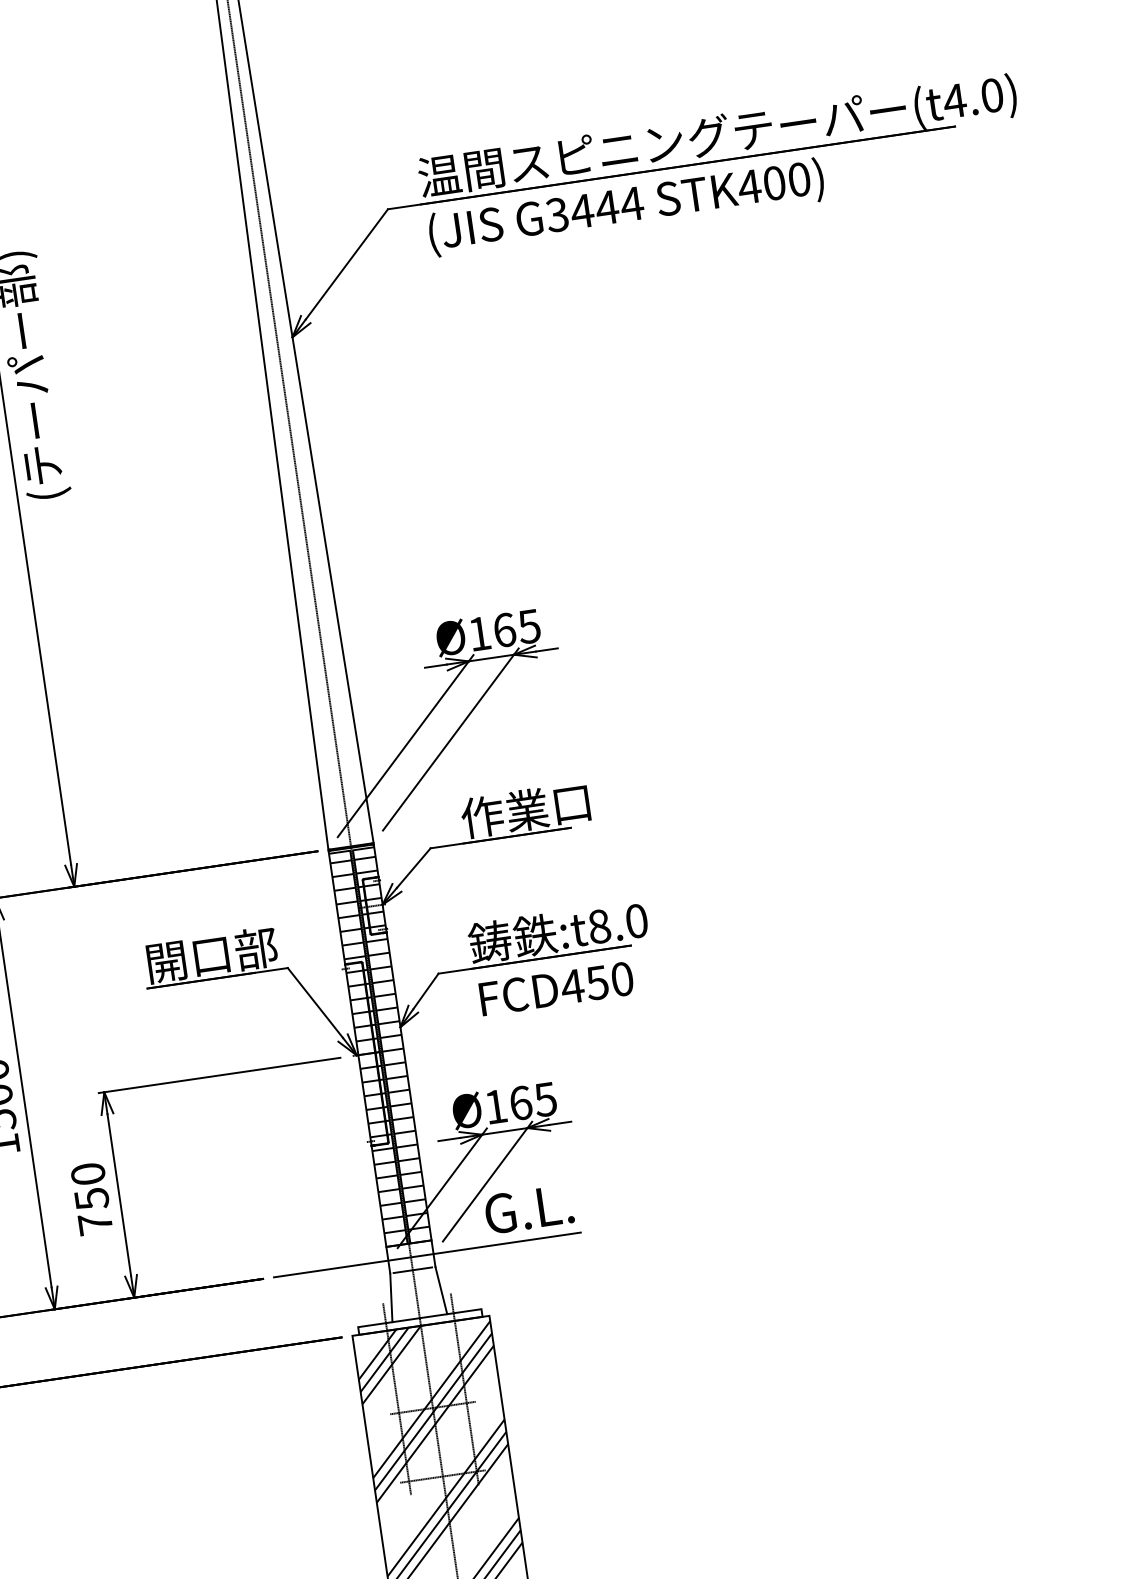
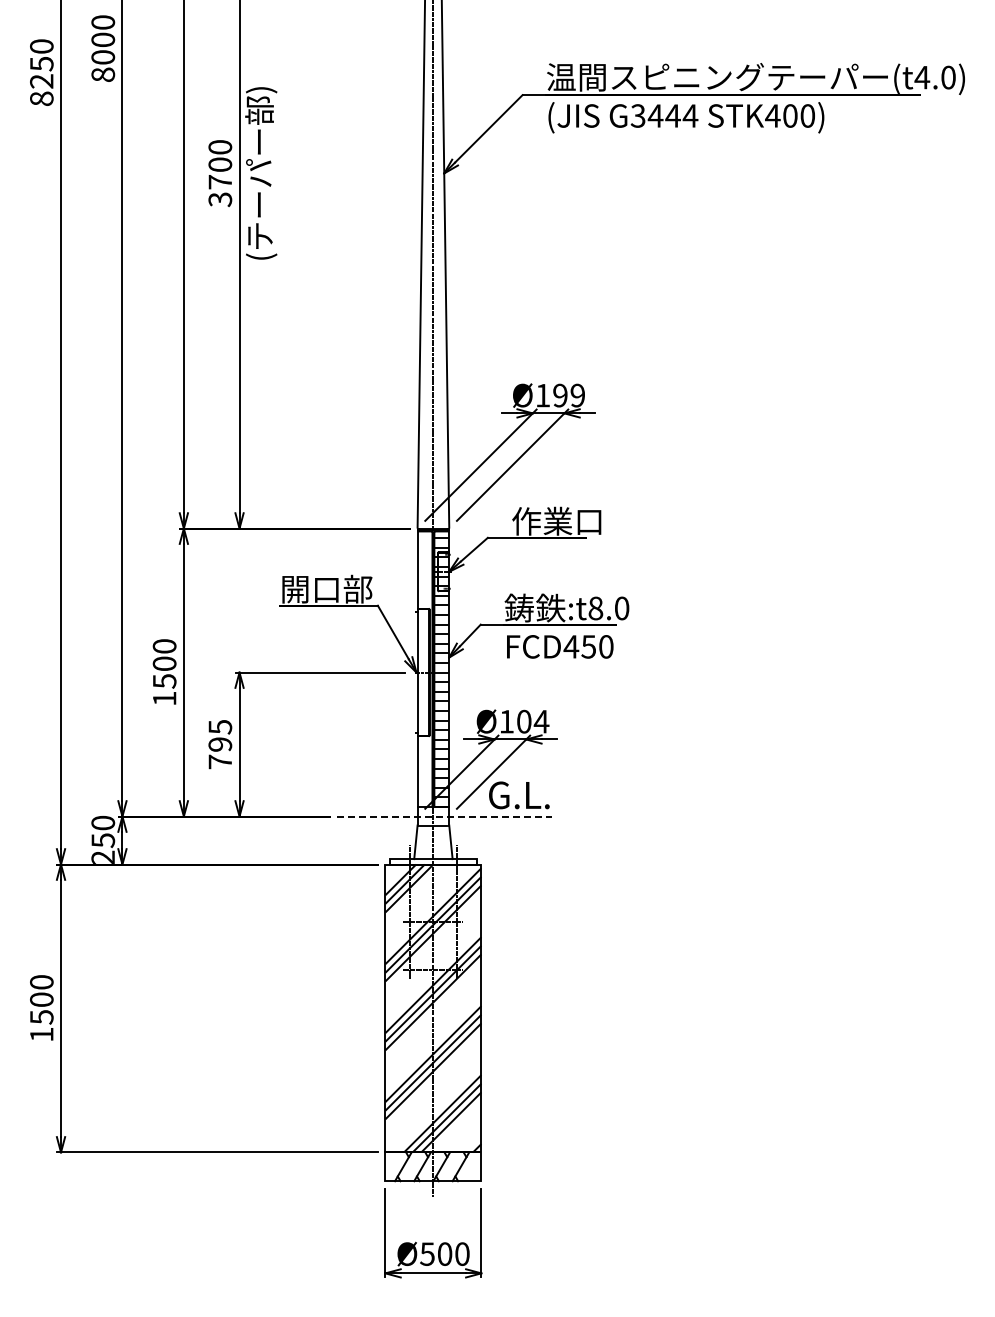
text: (516, 628) -> (568, 395), Ø165 -> Ø199
hatch: (368, 1053) -> (424, 672), removed
text: (534, 1100) -> (533, 721), Ø165 -> Ø104
text: (90, 1187) -> (220, 736), 750 -> 795
line: (428, 1254) -> (445, 816), solid -> dashed

